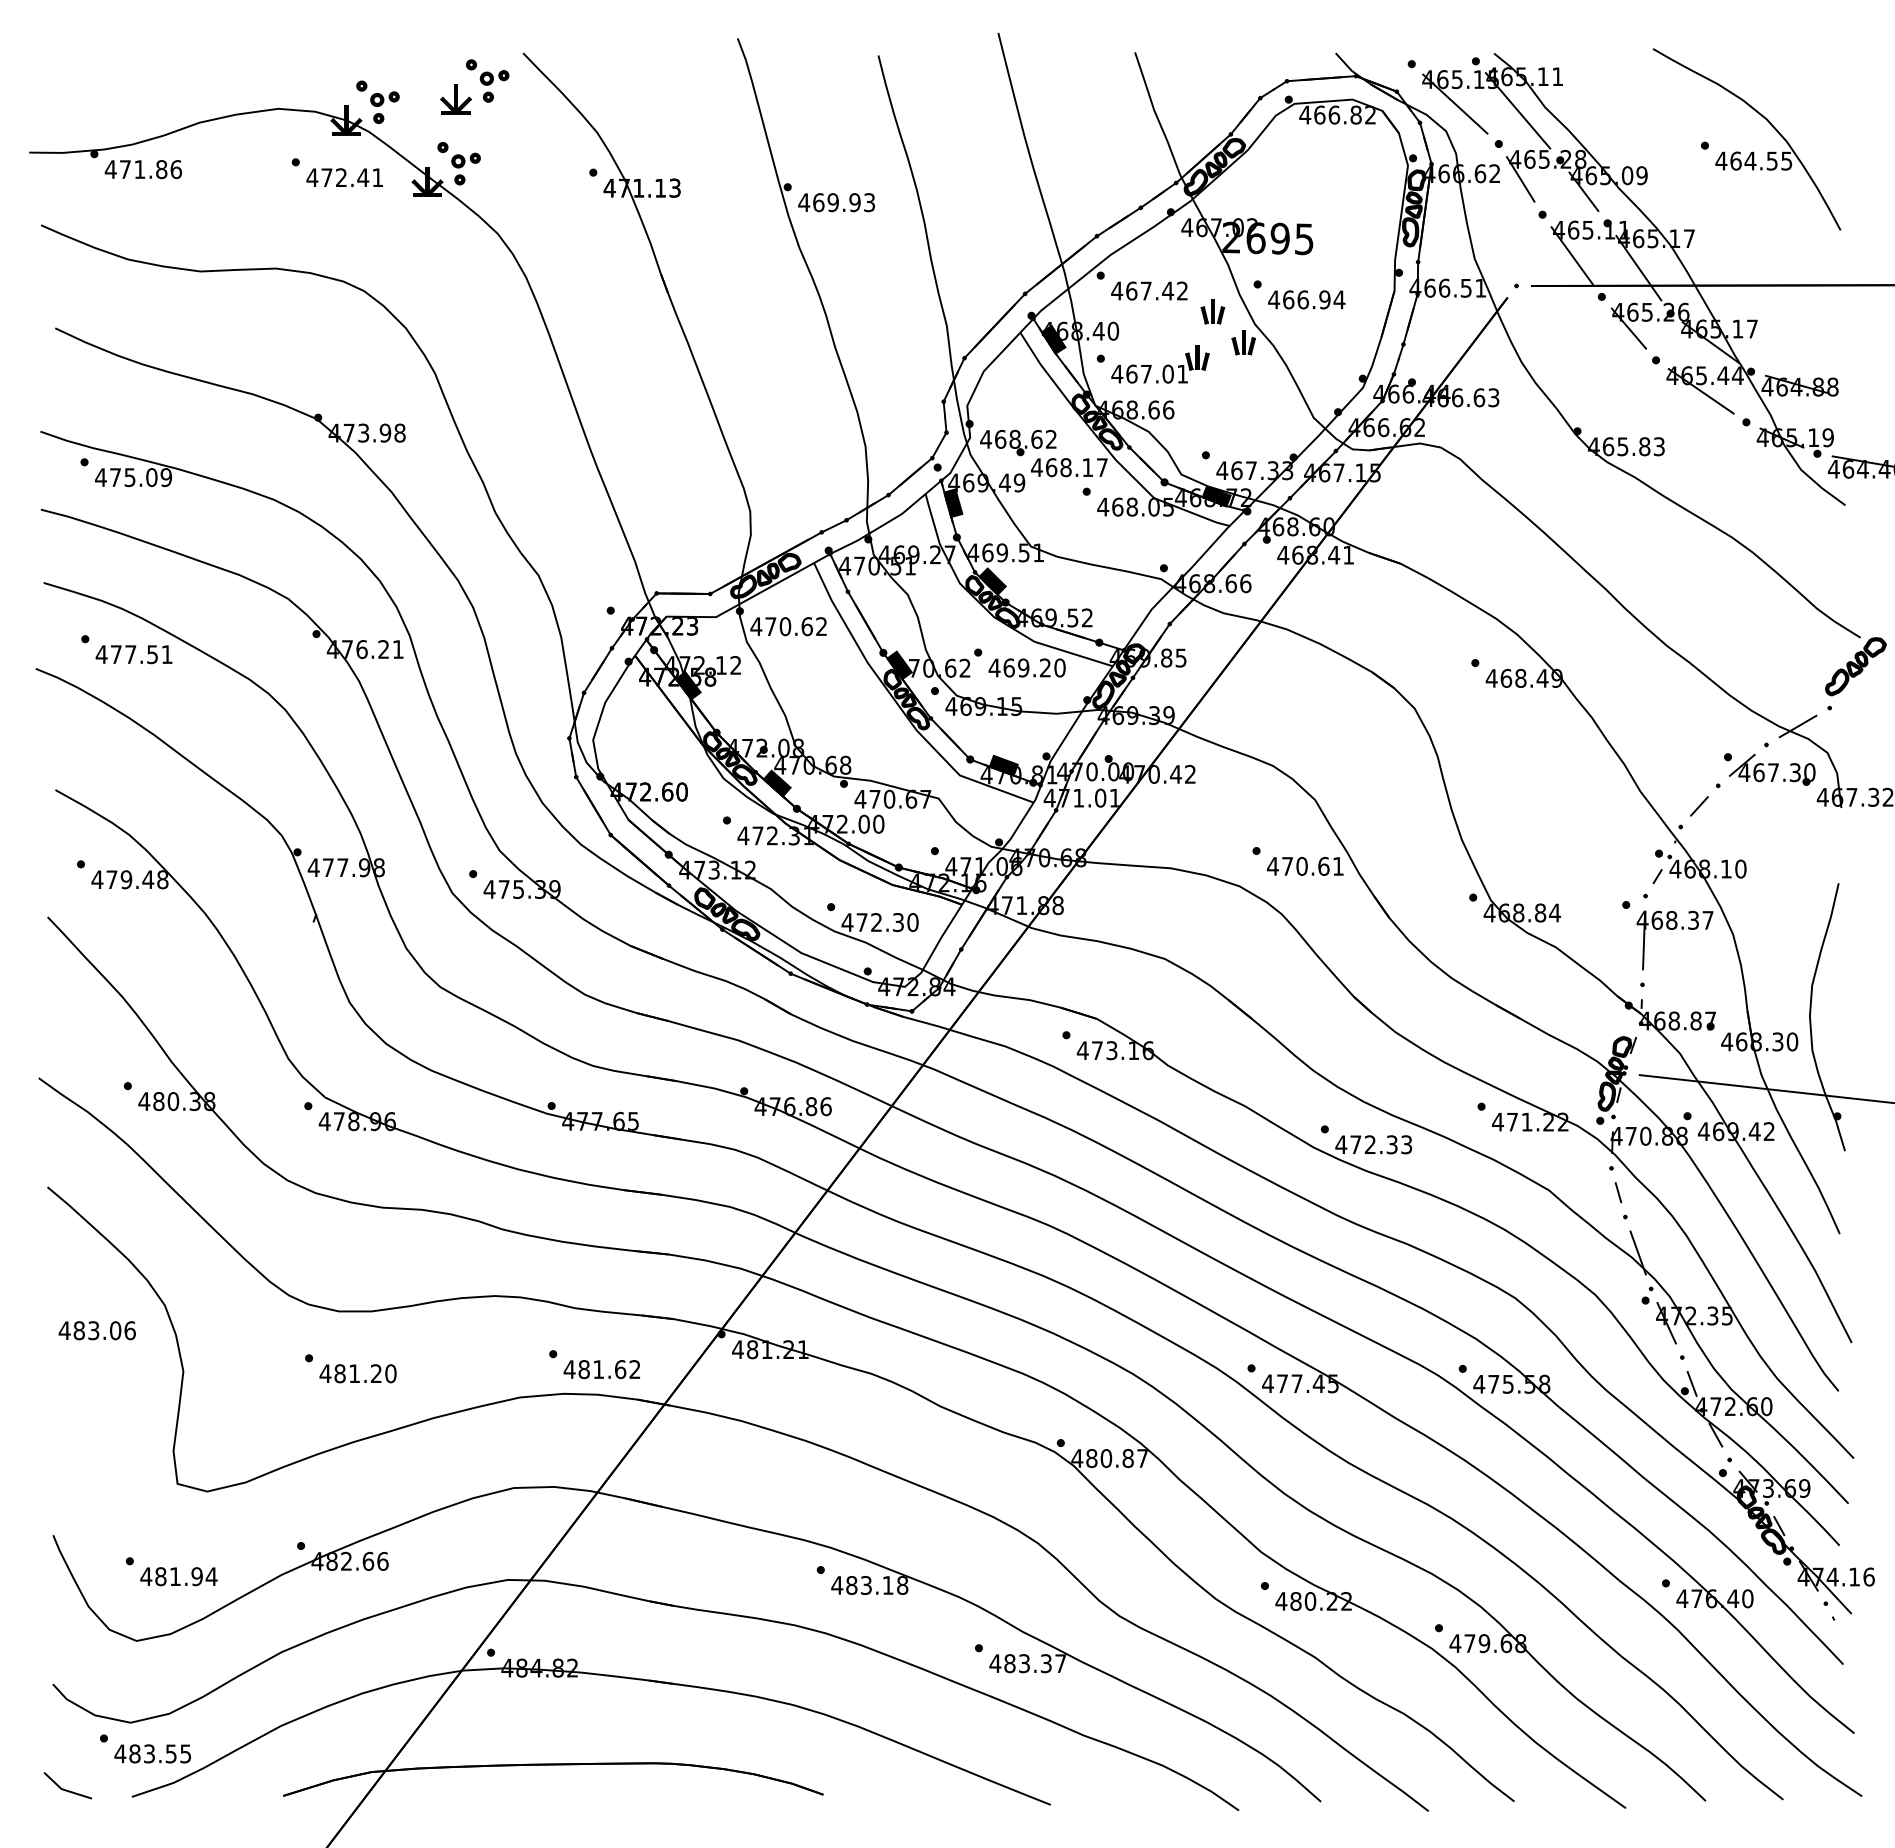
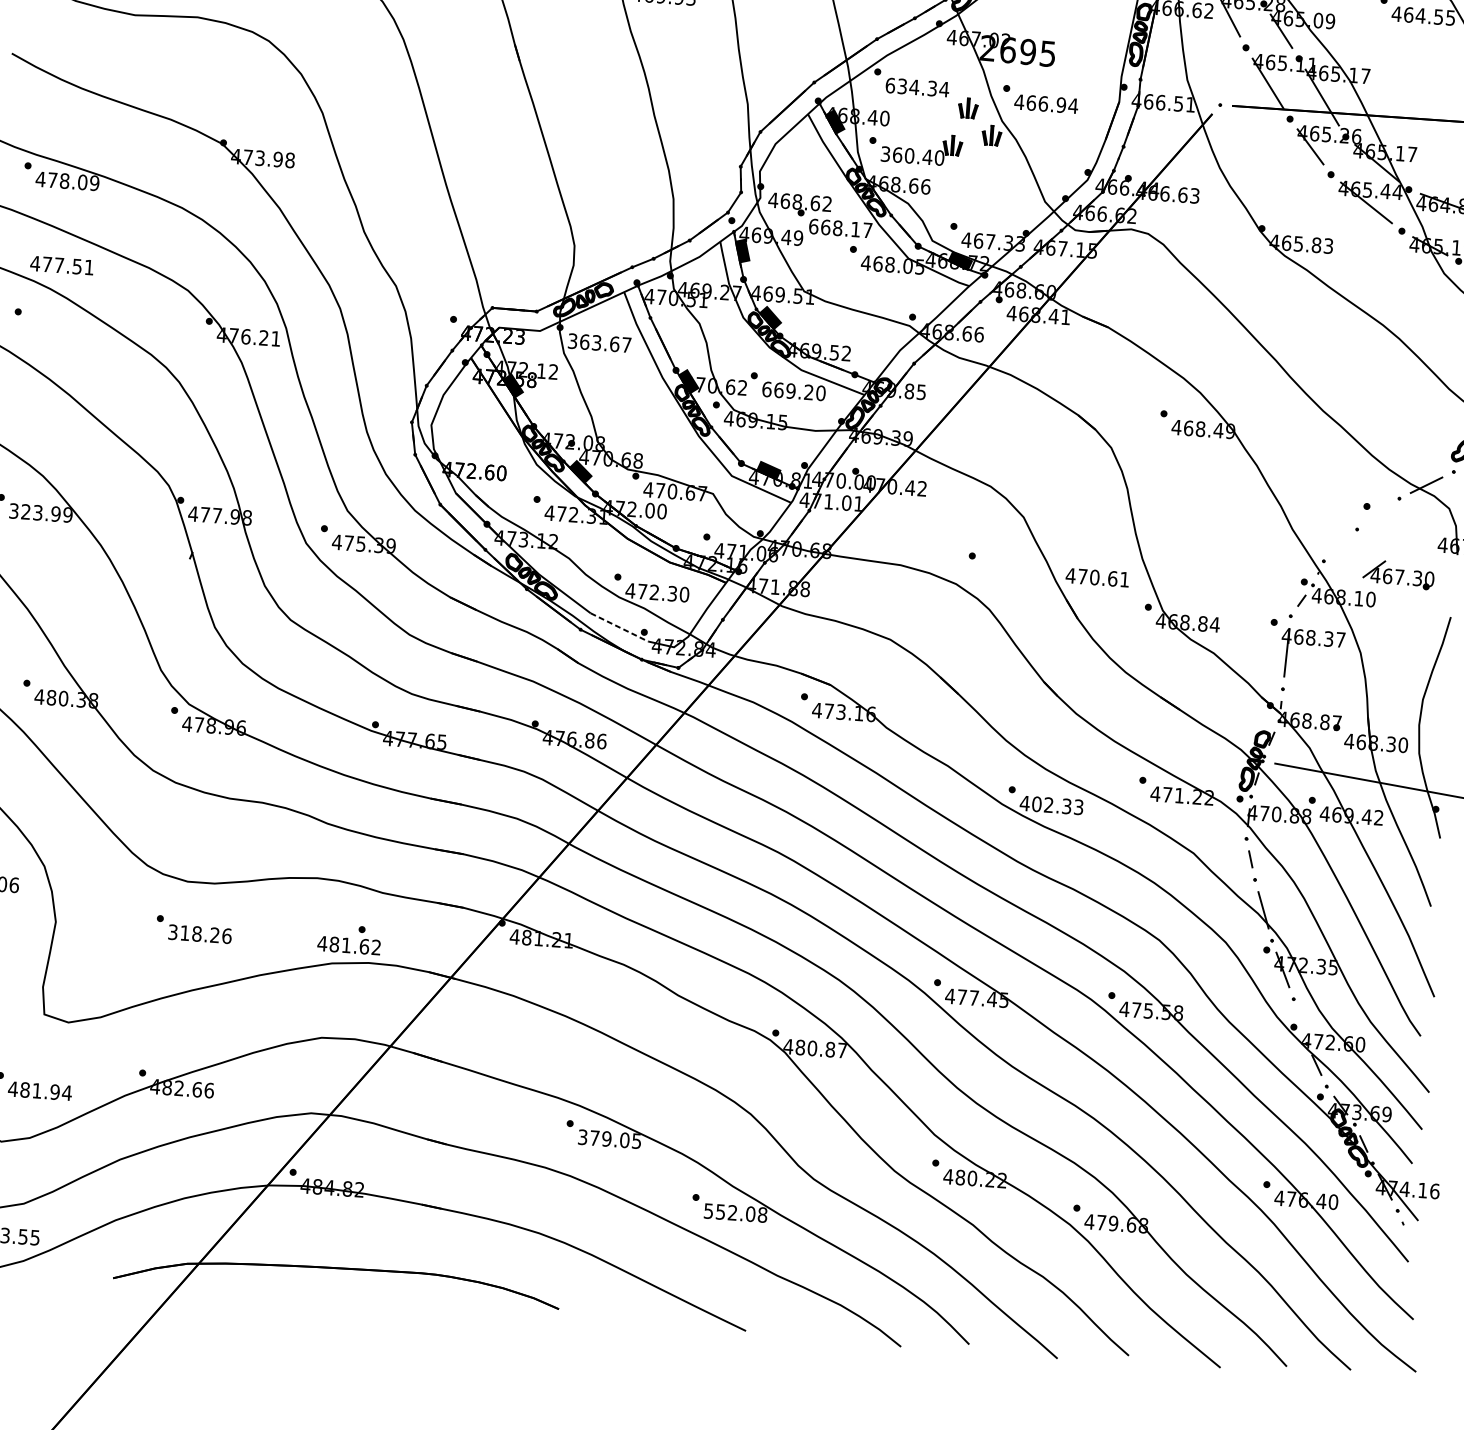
text: (1149, 290) -> (917, 87), 467.42 -> 634.34
text: (1149, 373) -> (912, 155), 467.01 -> 360.40
text: (1036, 467) -> (813, 226), 468.17 -> 668.17
text: (129, 477) -> (64, 181), 475.09 -> 478.09
text: (788, 626) -> (599, 343), 470.62 -> 363.67
text: (133, 654) -> (61, 265), moved
text: (994, 667) -> (766, 389), 469.20 -> 669.20
part: (1771, 769) -> (1398, 574), moved
line: (1699, 806) -> (1340, 545), removed
text: (1305, 865) -> (1097, 576), moved
text: (129, 879) -> (40, 512), 479.48 -> 323.99
line: (837, 967) -> (619, 627), solid -> dashed
text: (1355, 1144) -> (1036, 804), 472.33 -> 402.33
text: (601, 1369) -> (348, 945), moved
text: (357, 1373) -> (199, 934), 481.20 -> 318.26
line: (1691, 1383) -> (1299, 1021), removed
text: (869, 1585) -> (609, 1139), 483.18 -> 379.05
text: (1027, 1663) -> (735, 1212), 483.37 -> 552.08

